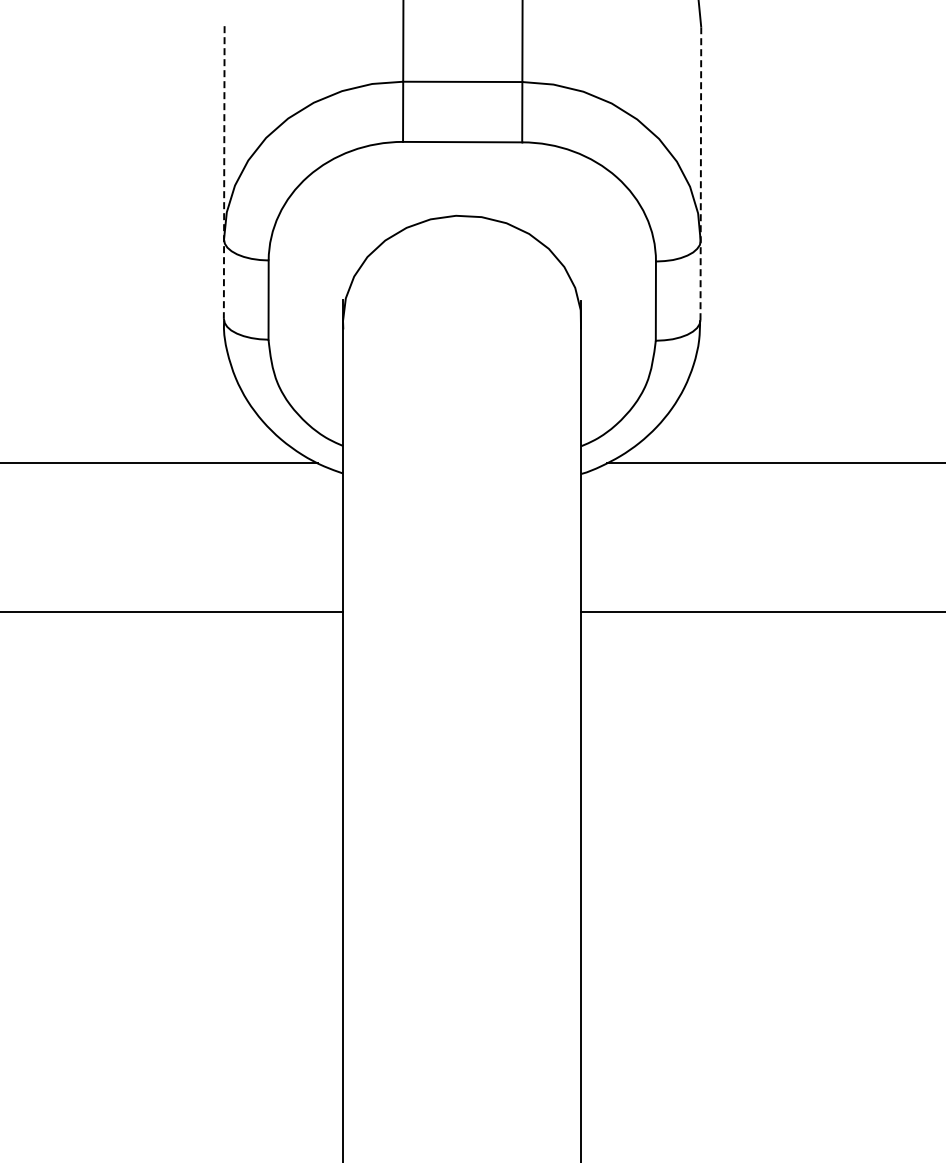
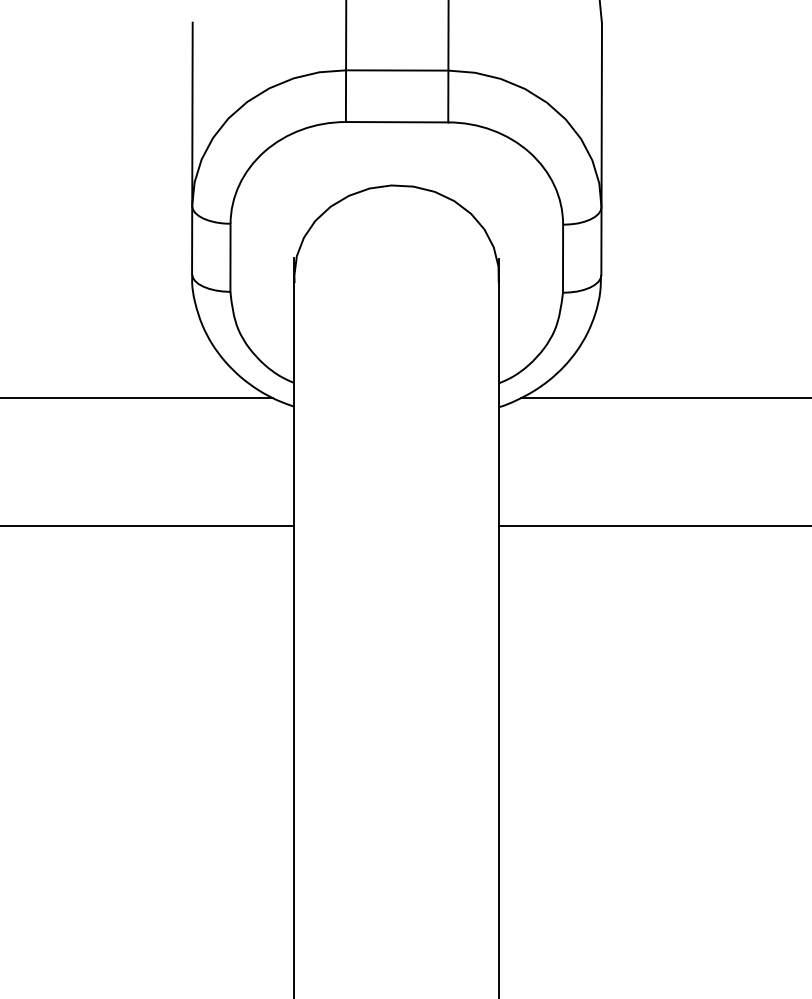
line: (224, 173) -> (192, 149), dashed -> solid
line: (700, 173) -> (601, 149), dashed -> solid

